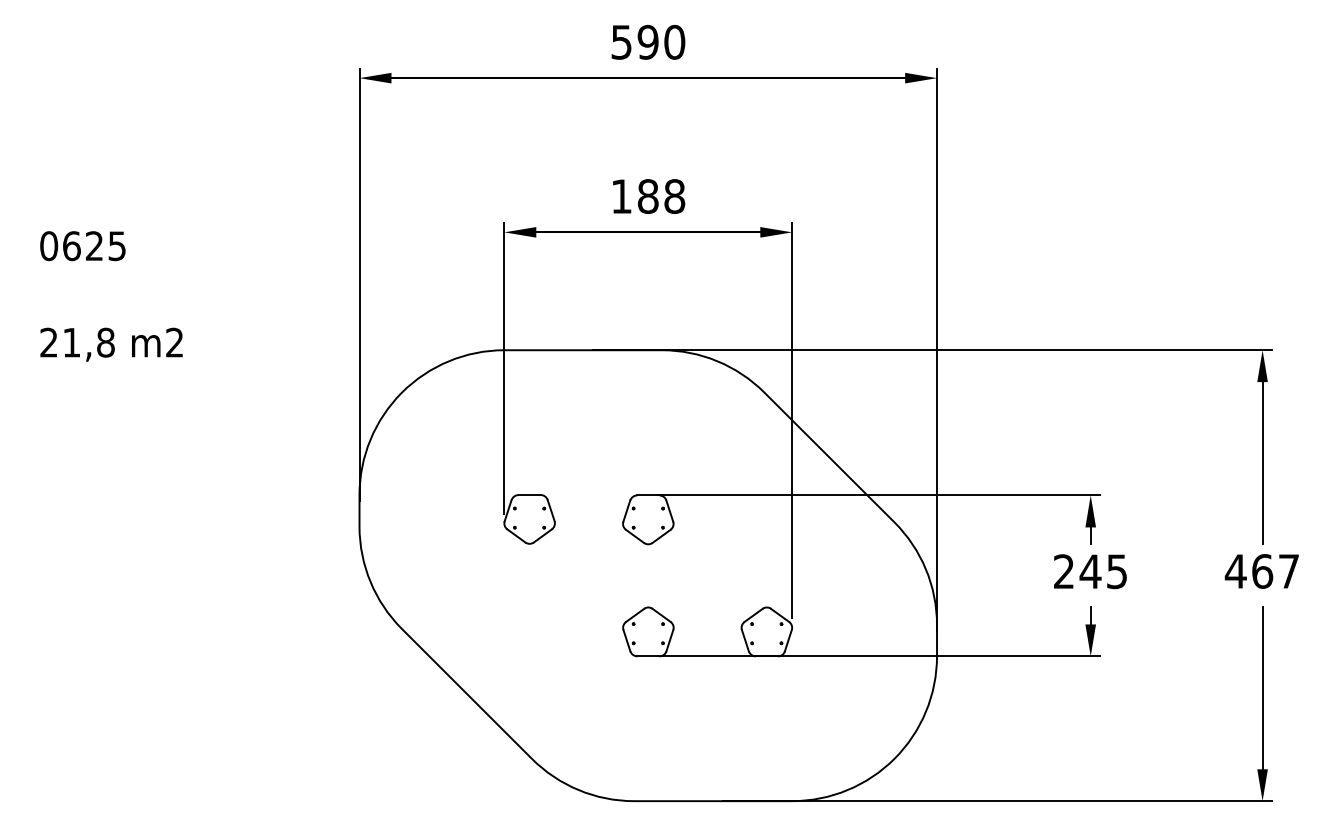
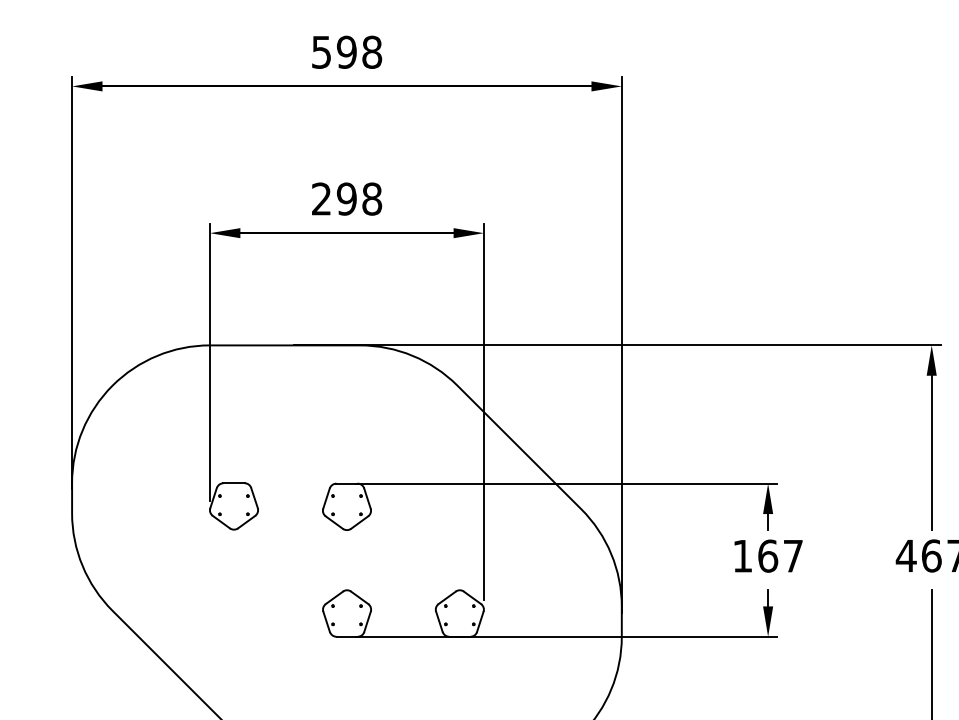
text: (674, 42) -> (371, 52), 590 -> 598
text: (634, 196) -> (333, 199), 188 -> 298
text: (1090, 571) -> (767, 556), 245 -> 167

